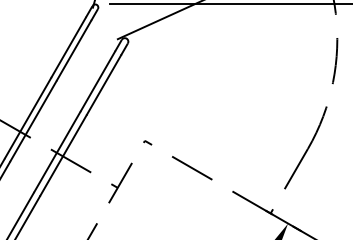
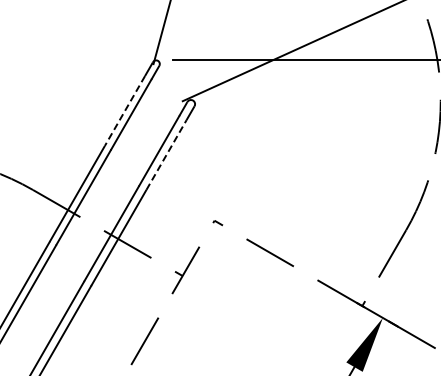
line: (68, 47) -> (124, 111), solid -> dashed
line: (104, 84) -> (166, 154), solid -> dashed

